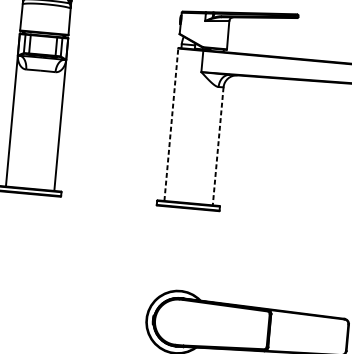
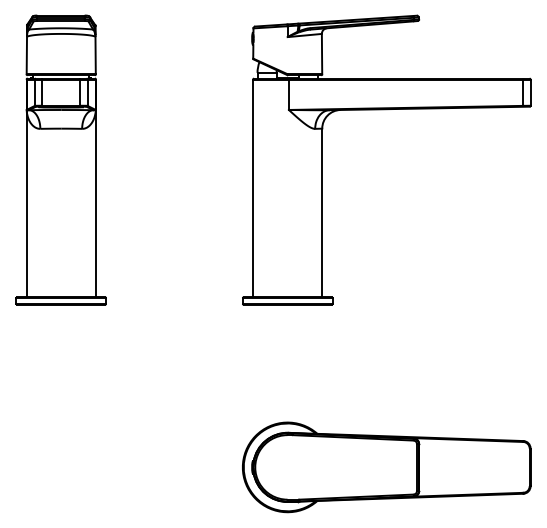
line: (171, 124) -> (253, 188), dashed -> solid
line: (218, 146) -> (322, 213), dashed -> solid

